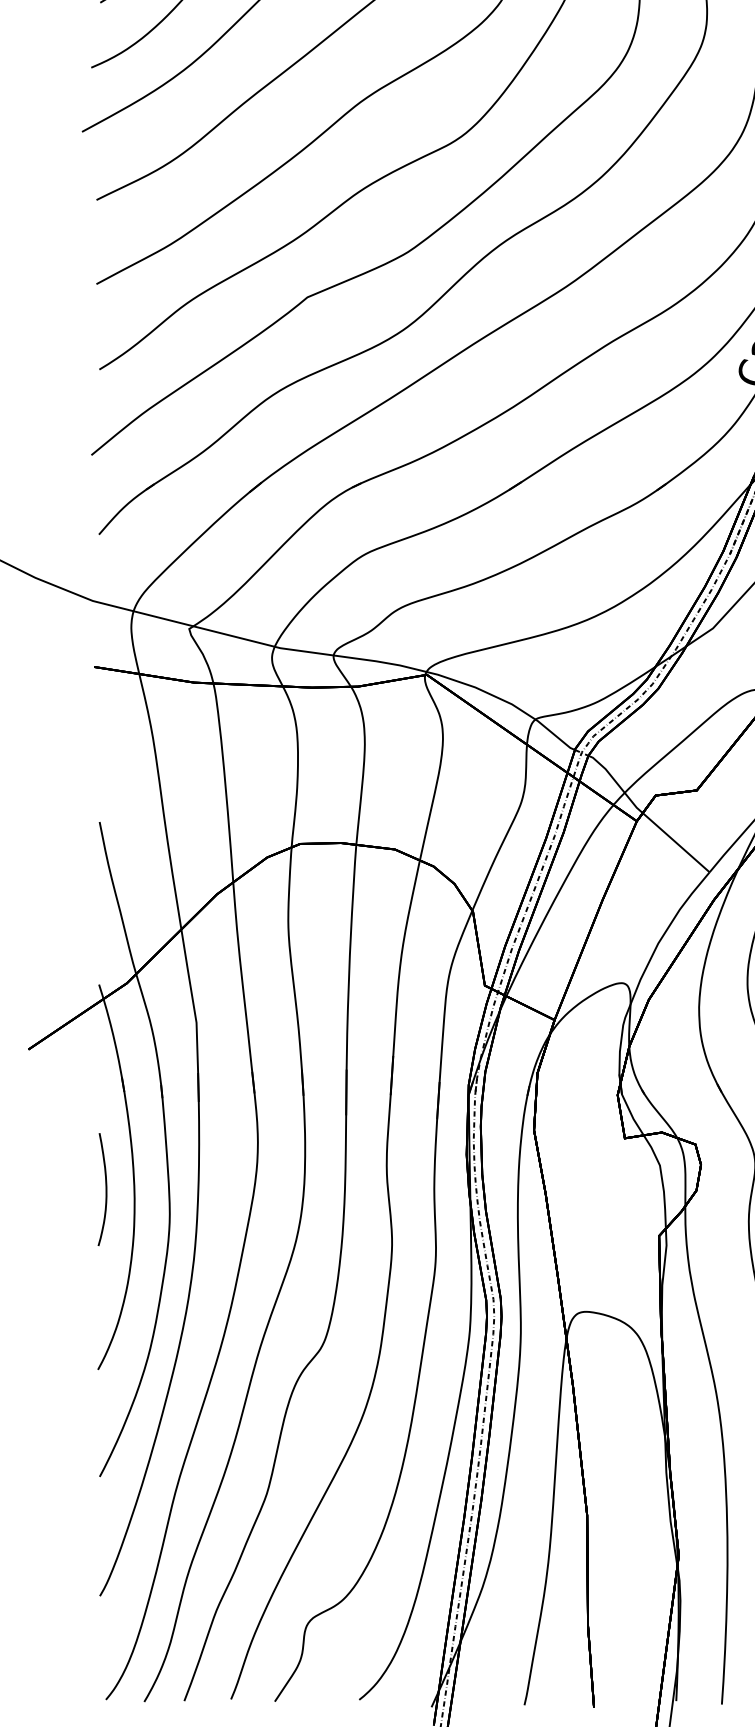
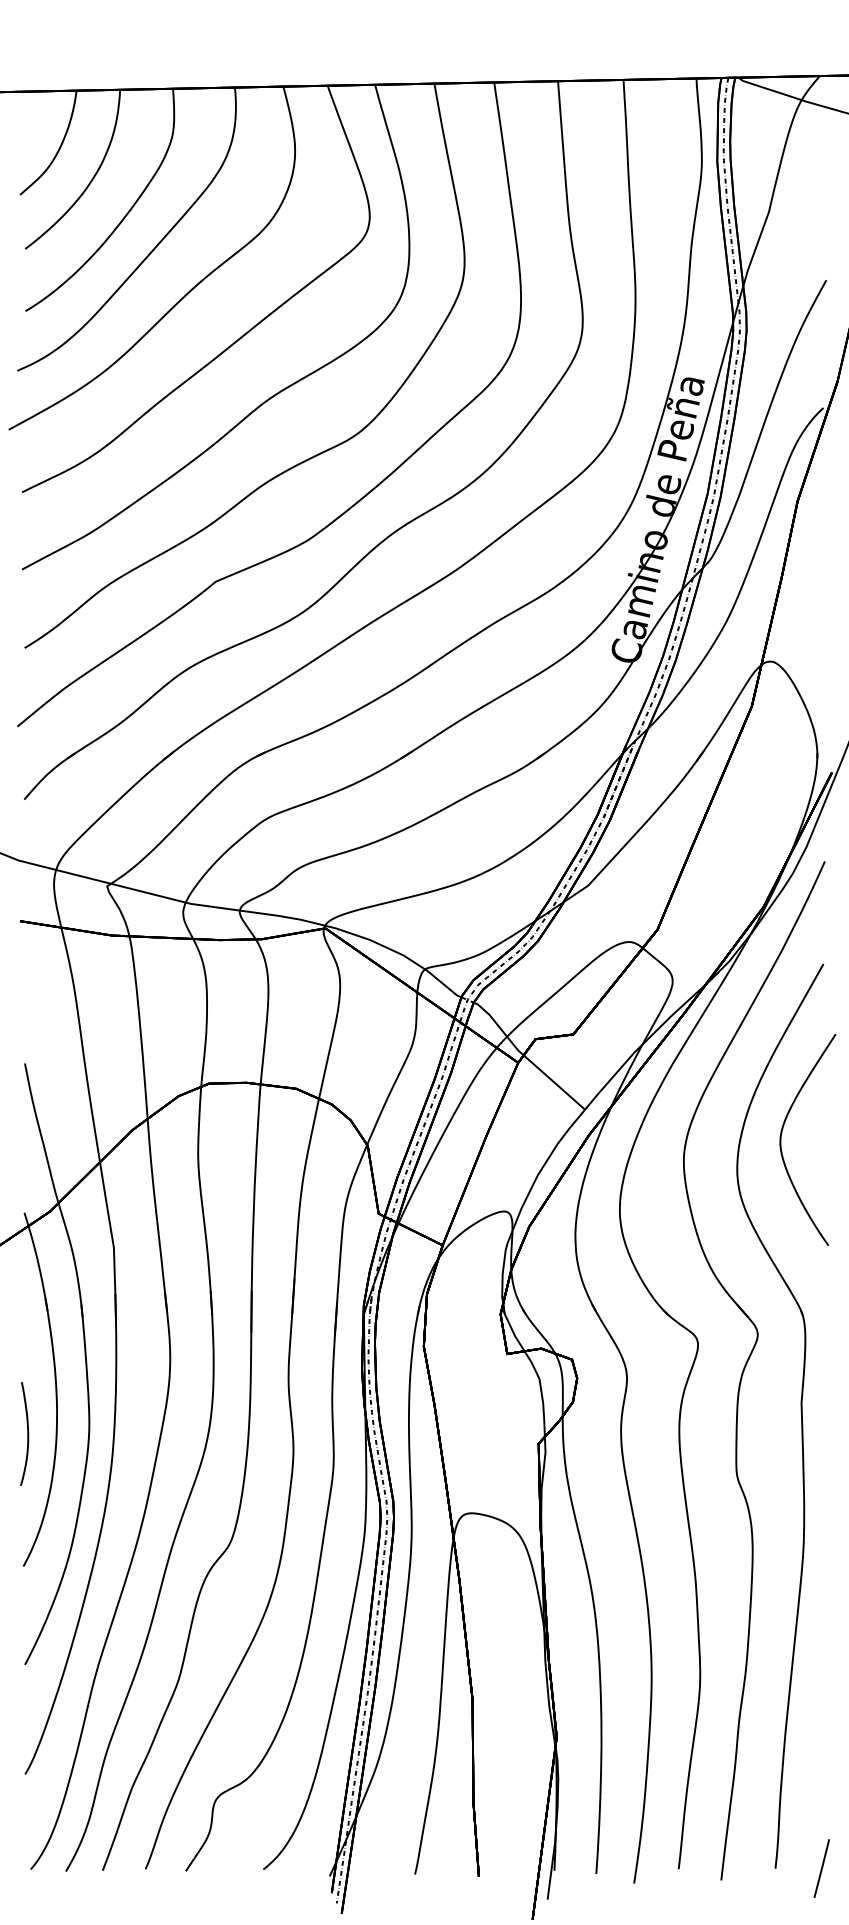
curve: (105, 1189) -> (27, 1433), moved

